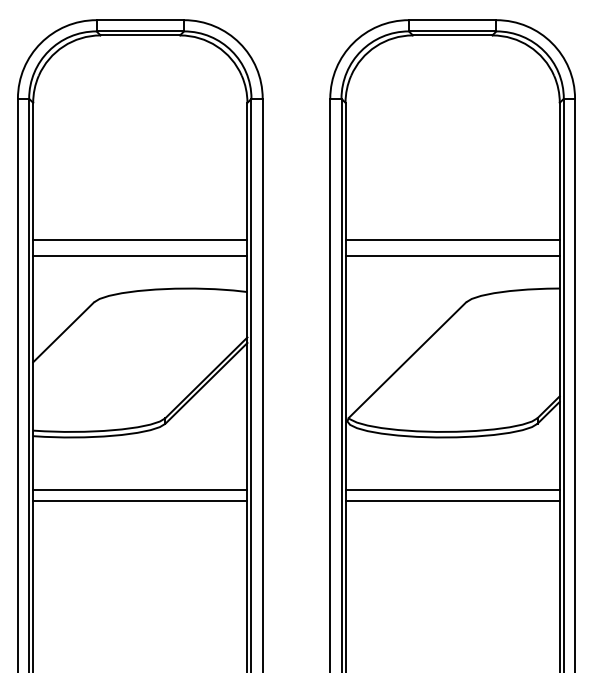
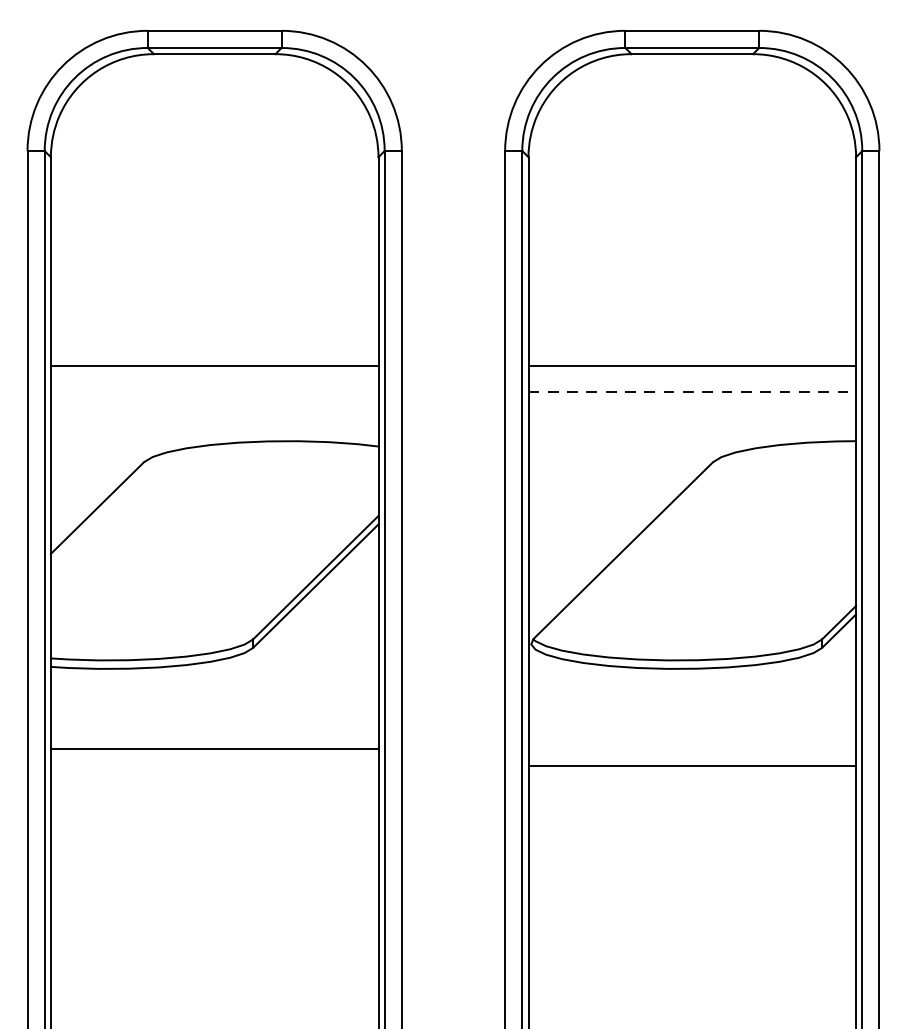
line: (140, 256) -> (214, 392), removed
line: (453, 256) -> (693, 392), solid -> dashed
line: (452, 489) -> (692, 748), removed
line: (140, 500) -> (214, 765), removed

